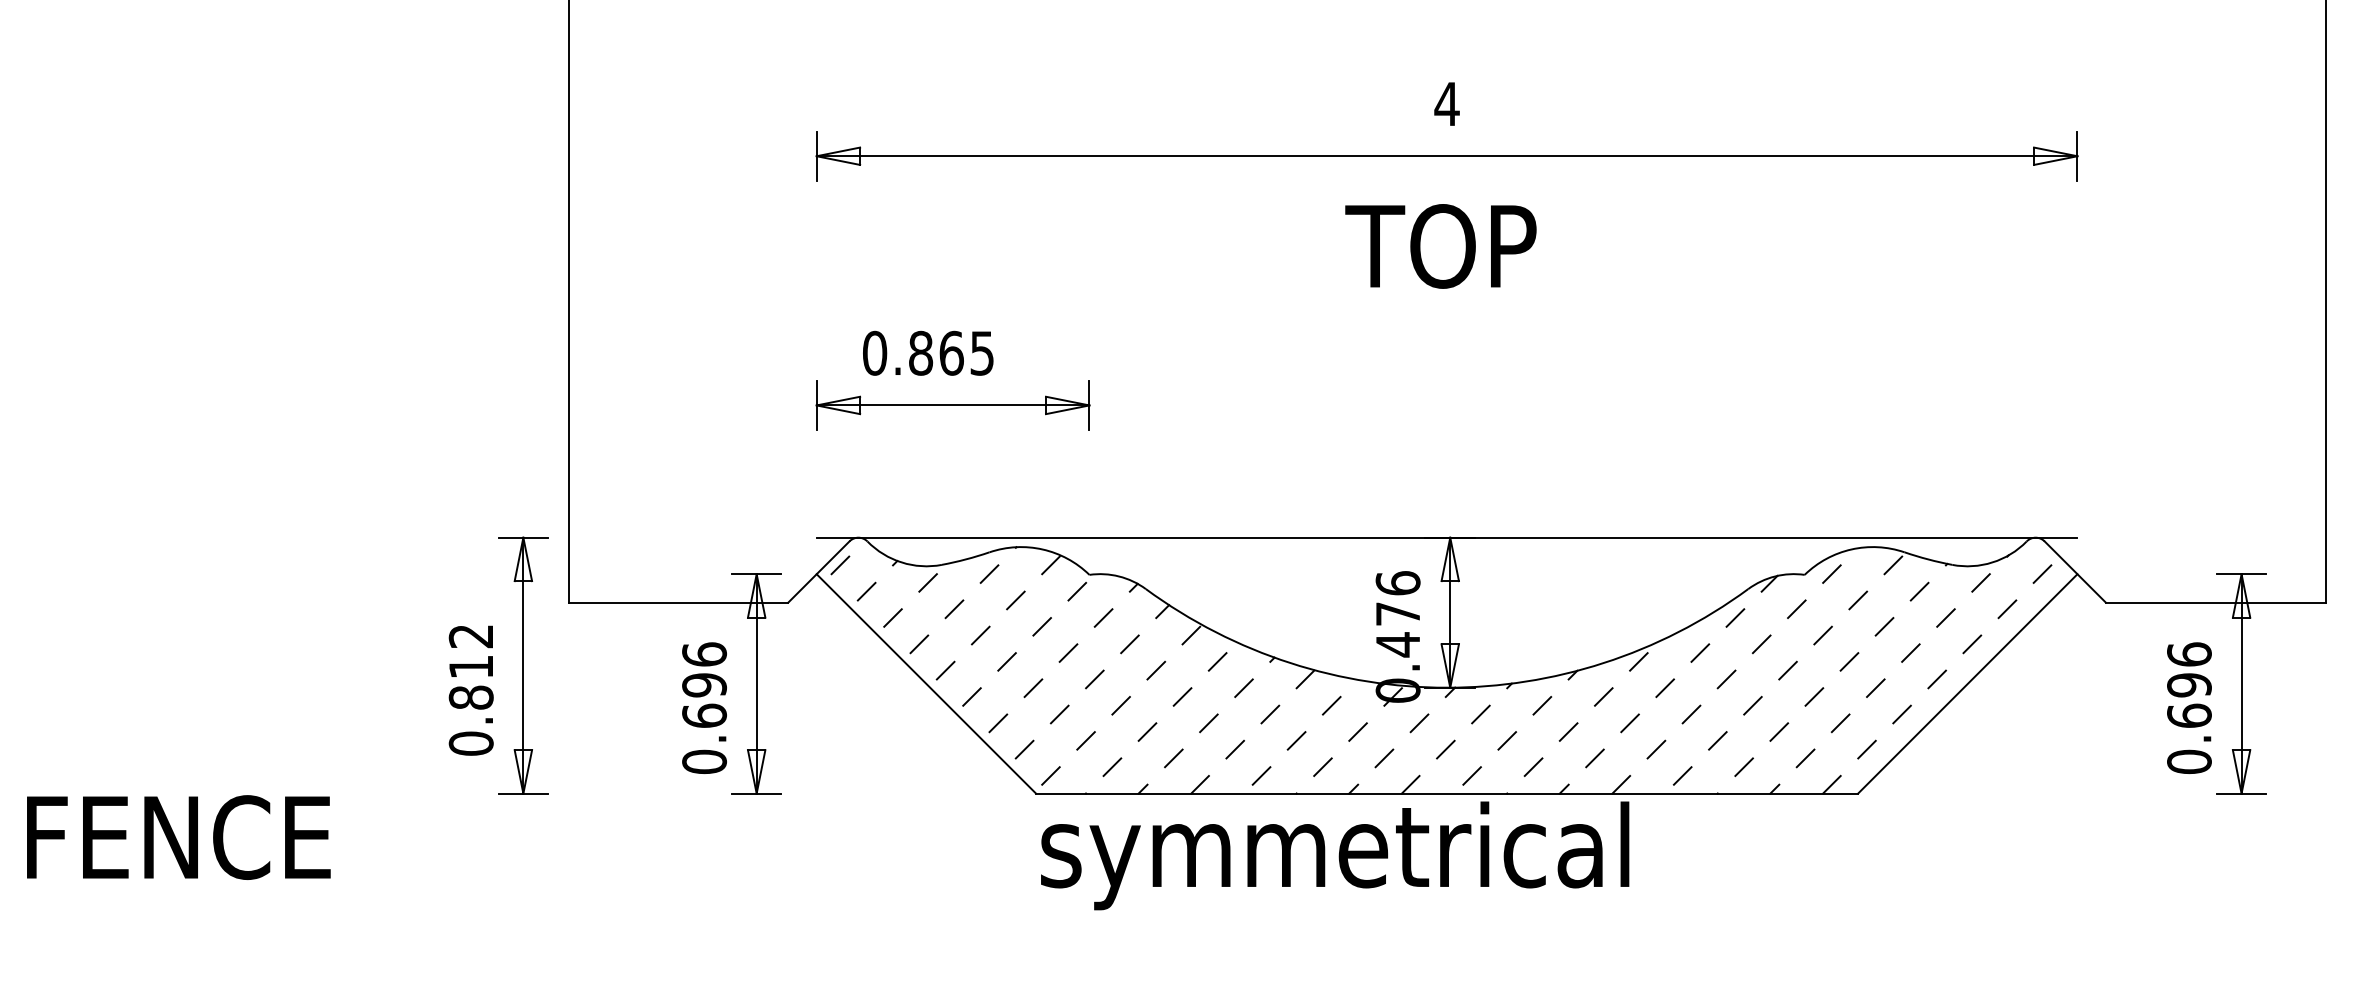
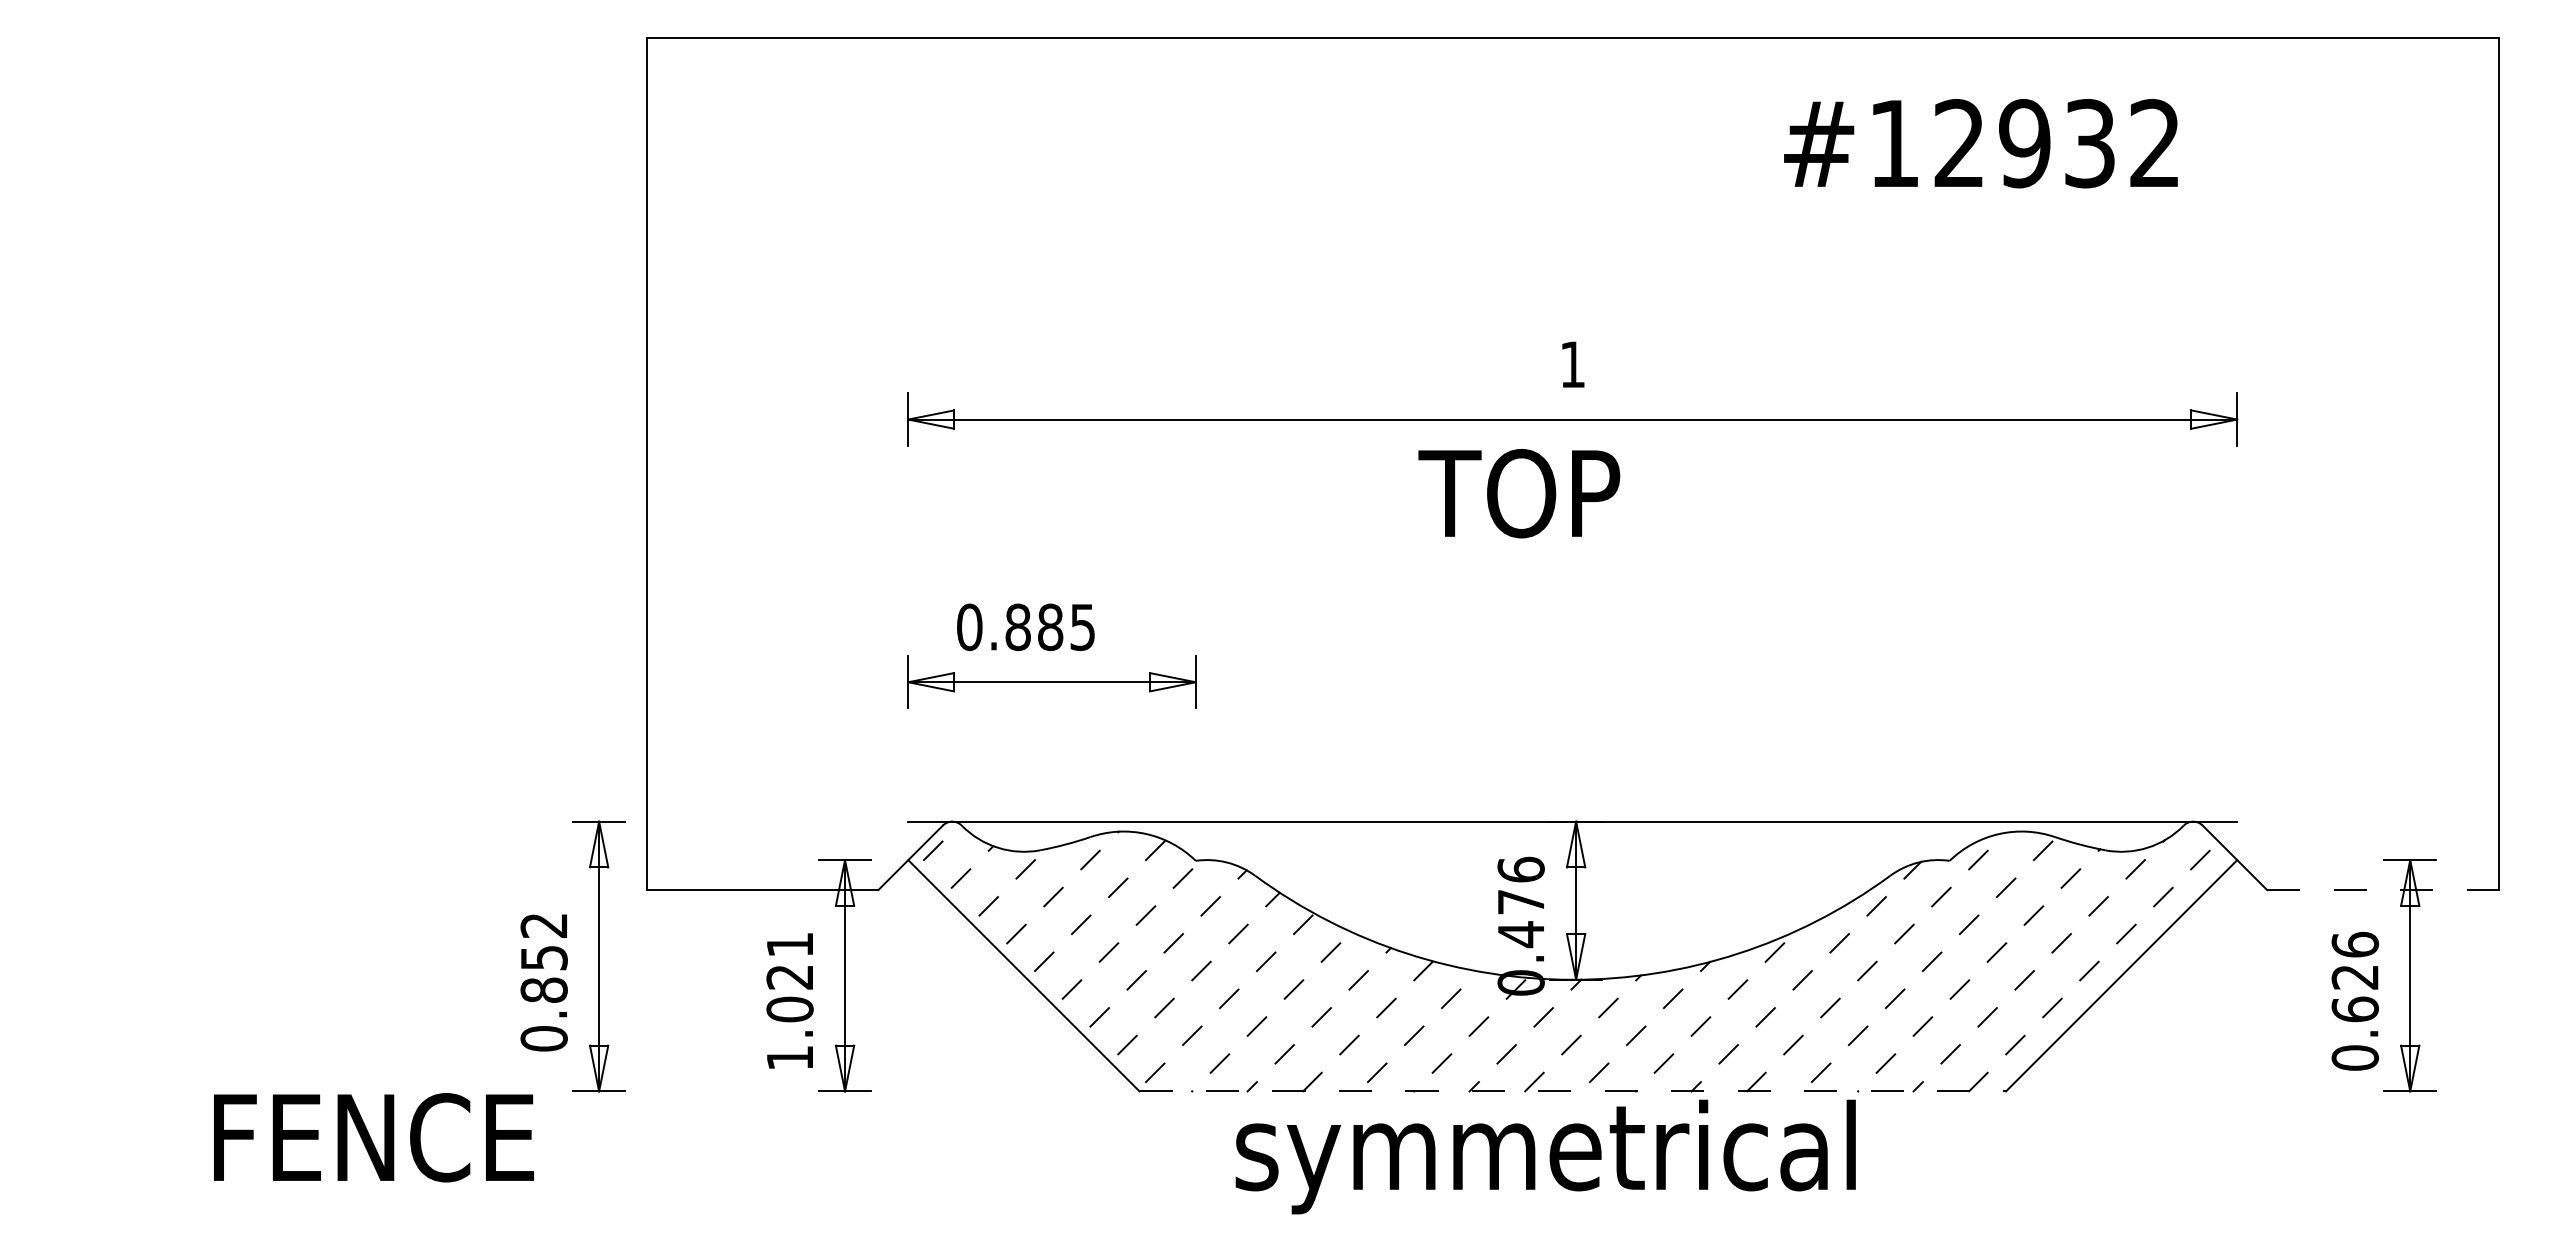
text: (1446, 103) -> (1572, 364), 4 -> 1
text: (1441, 246) -> (1519, 493), moved
text: (951, 352) -> (1050, 626), 0.865 -> 0.885
line: (2215, 603) -> (2382, 890), solid -> dashed
text: (471, 667) -> (544, 958), 0.812 -> 0.852
text: (2188, 685) -> (2354, 977), 0.696 -> 0.626
text: (703, 707) -> (789, 1000), 0.696 -> 1.021
line: (1447, 793) -> (1573, 1091), solid -> dashed
text: (178, 837) -> (373, 1137), moved
text: (1334, 855) -> (1545, 1156), moved

